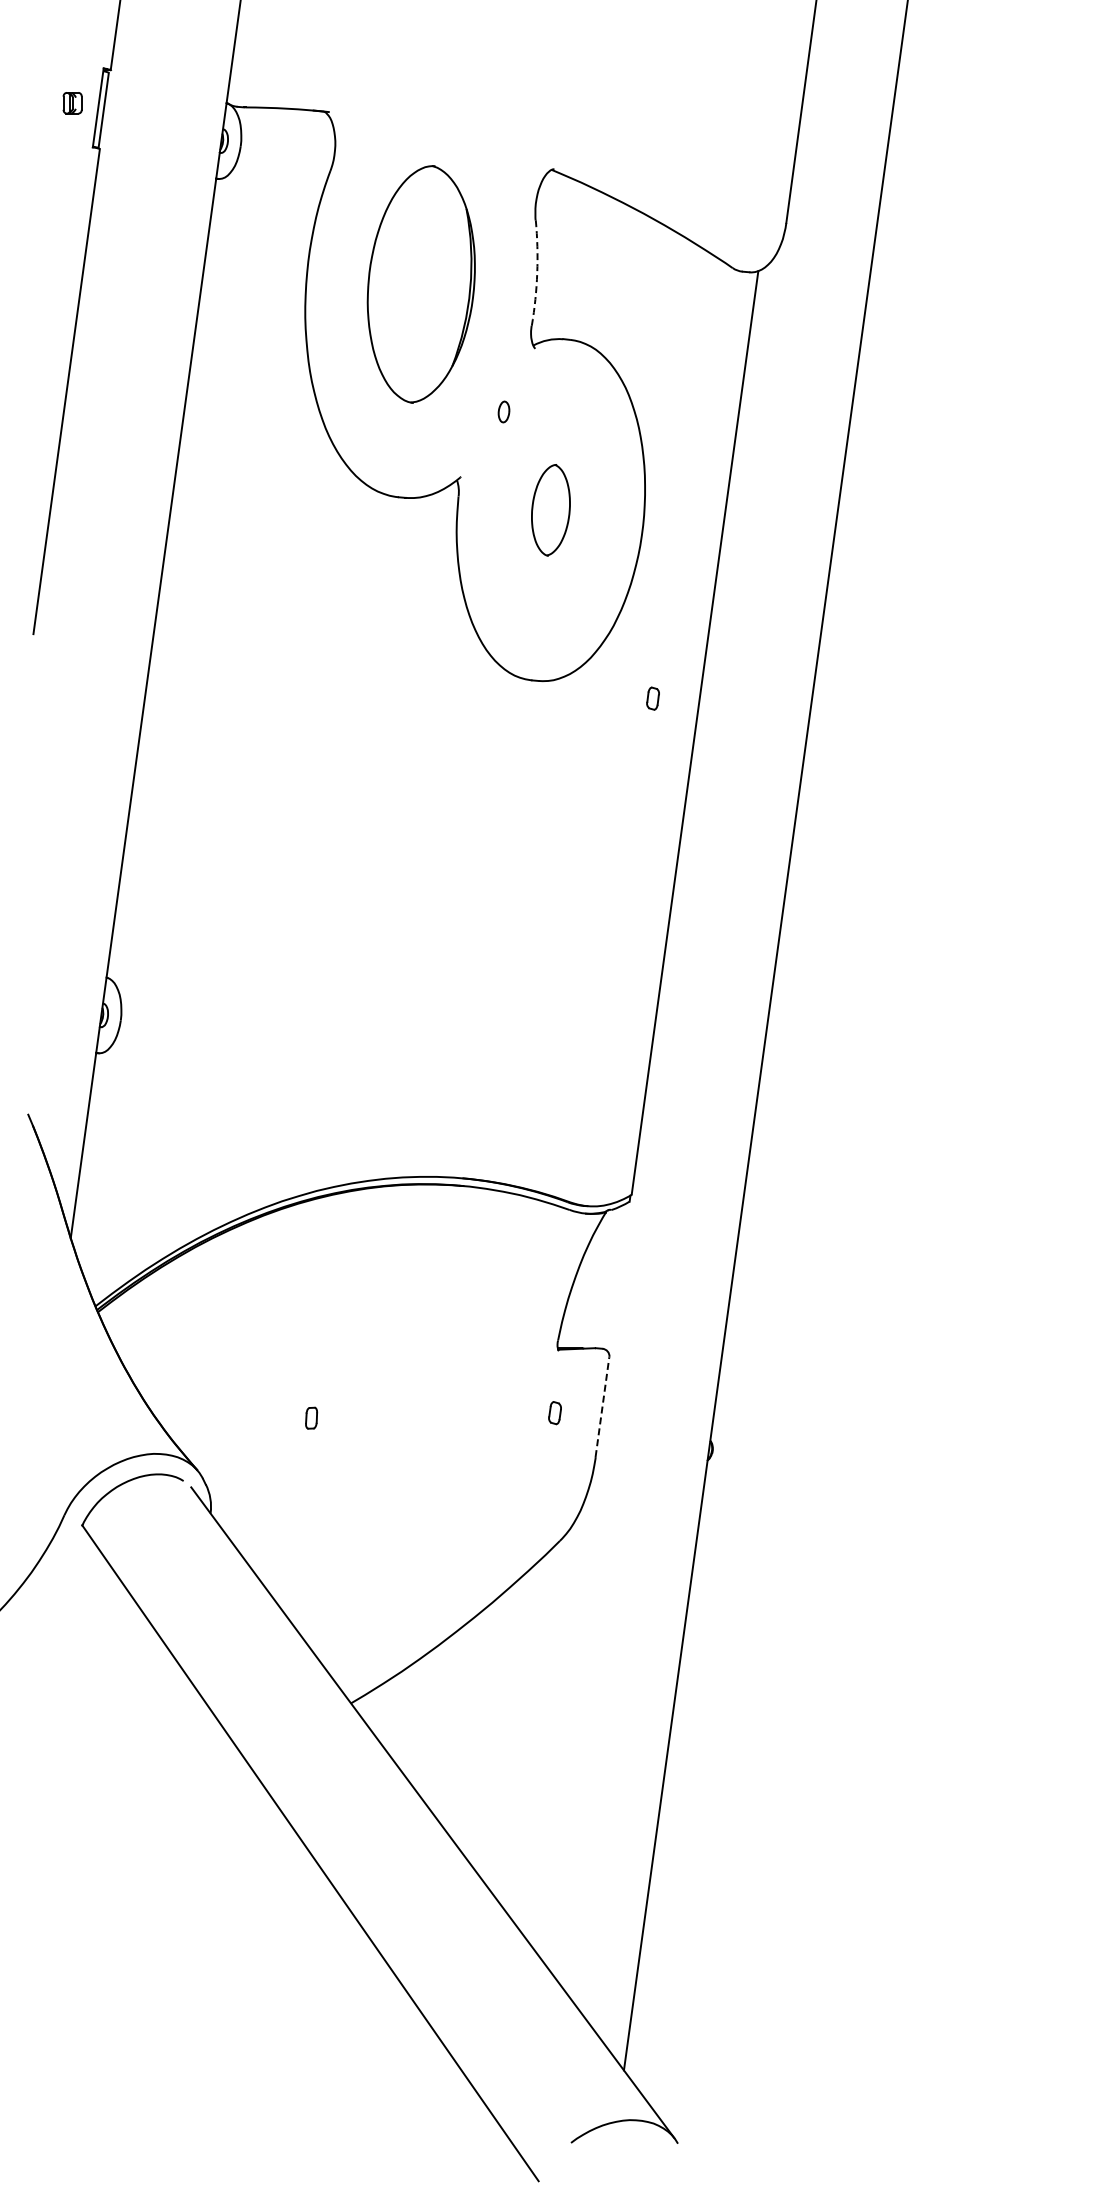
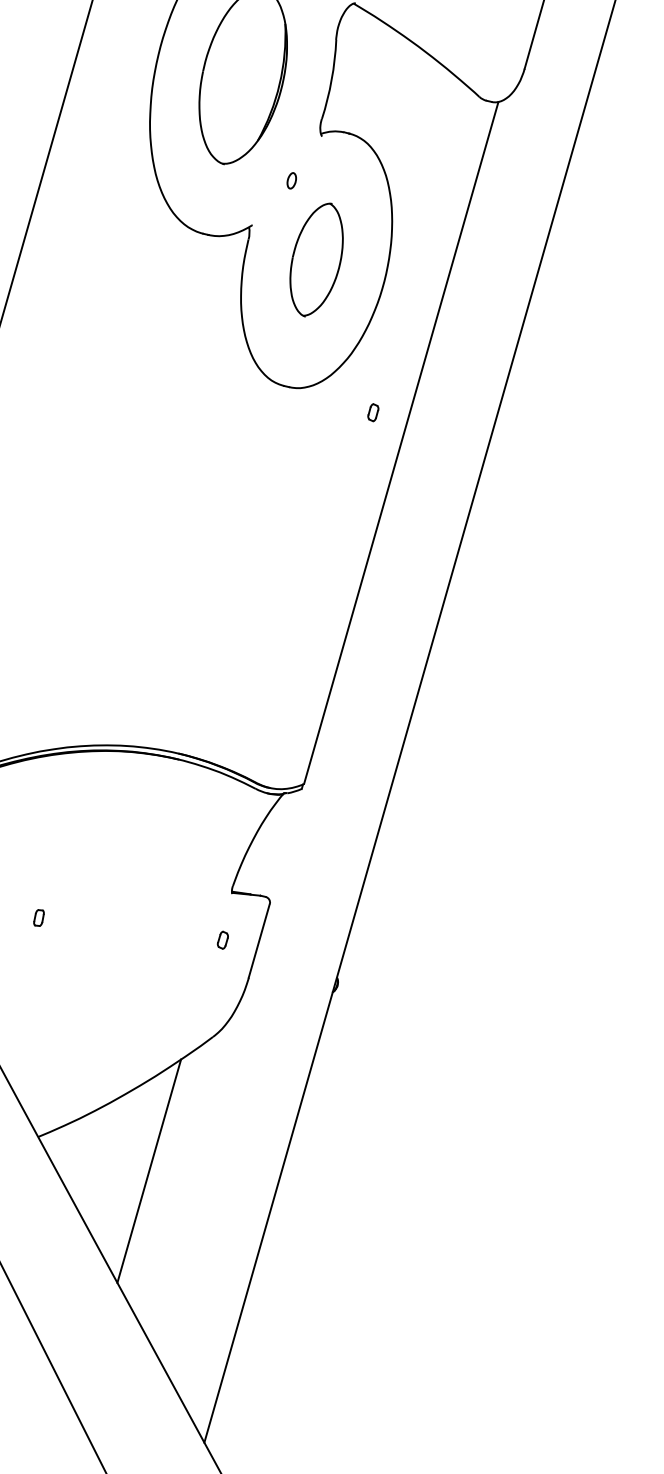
arc: (537, 273) -> (331, 80), dashed -> solid
part: (550, 510) -> (316, 260), size x1.67
line: (602, 1406) -> (259, 940), dashed -> solid
line: (501, 1727) -> (148, 1171), added

